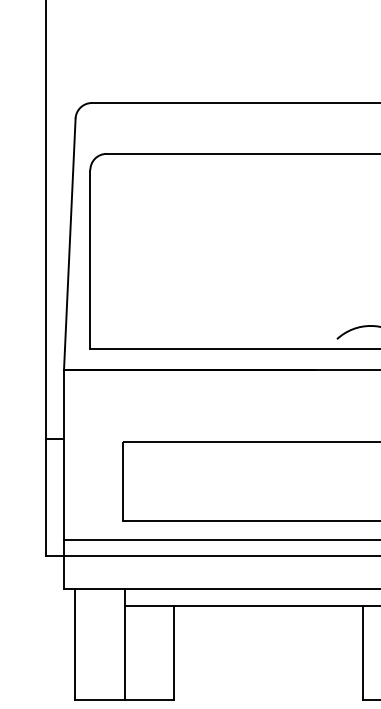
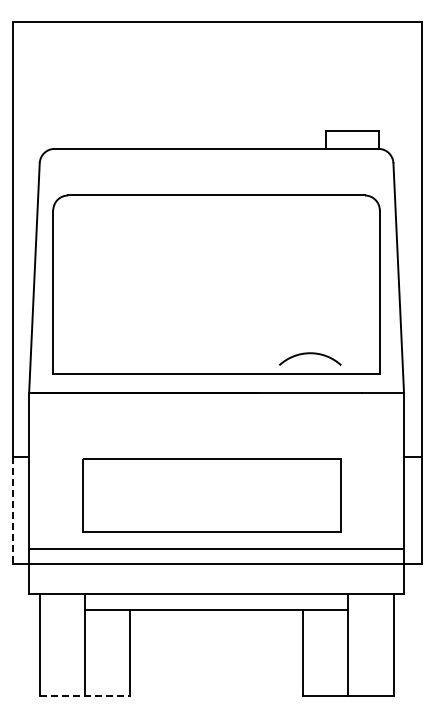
line: (45, 497) -> (12, 510), solid -> dashed
line: (125, 700) -> (85, 696), solid -> dashed

